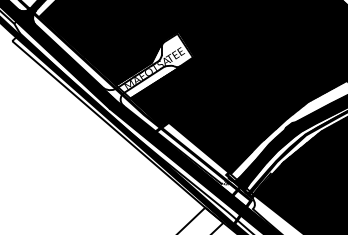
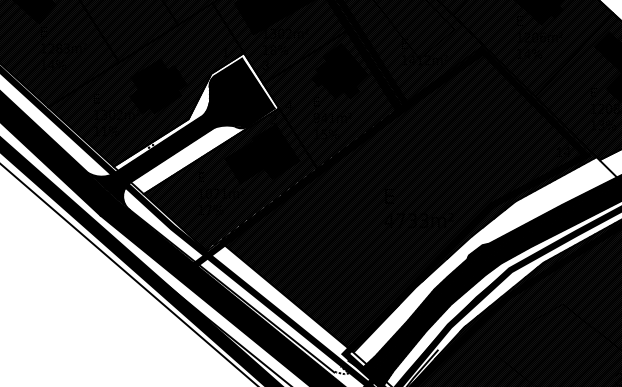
hatch: (148, 69) -> (181, 133), added

